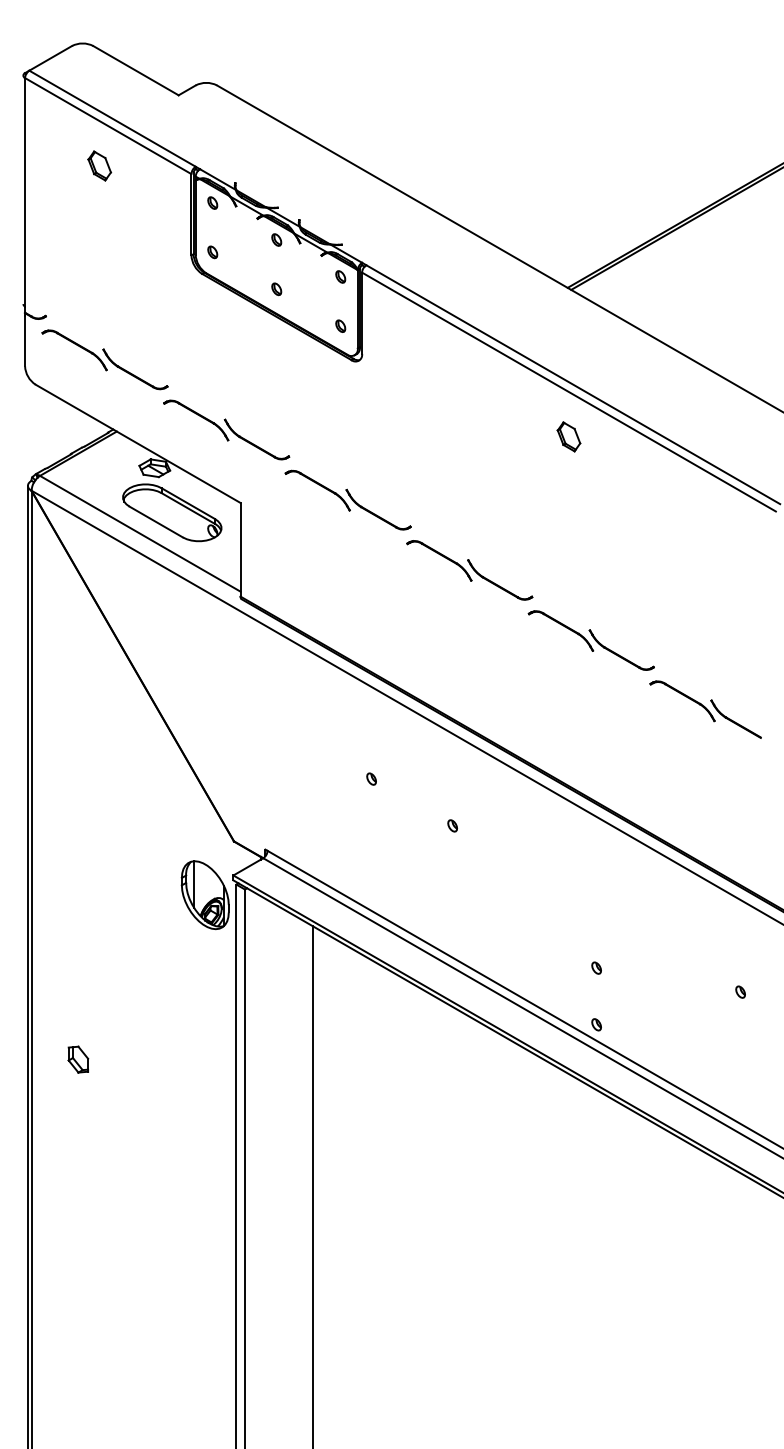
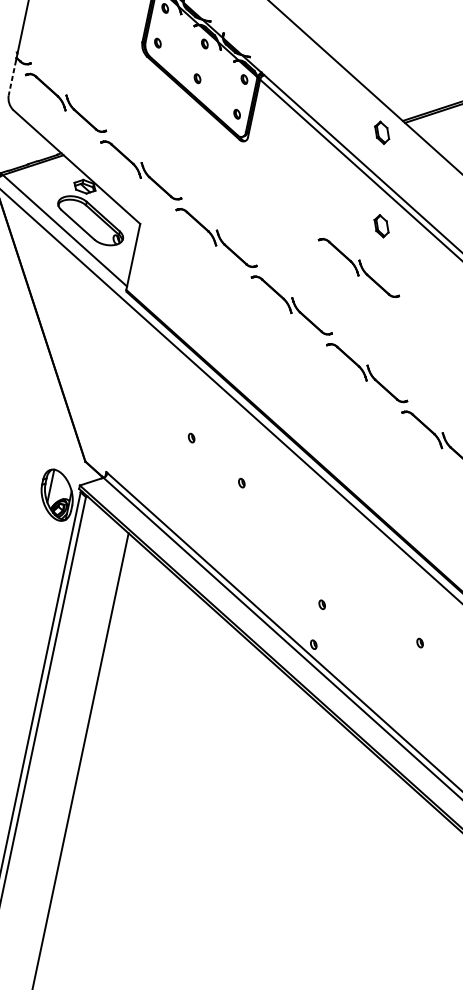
part: (542, 309) -> (381, 132), added
line: (25, 341) -> (12, 78), solid -> dashed
part: (549, 499) -> (358, 267), added

